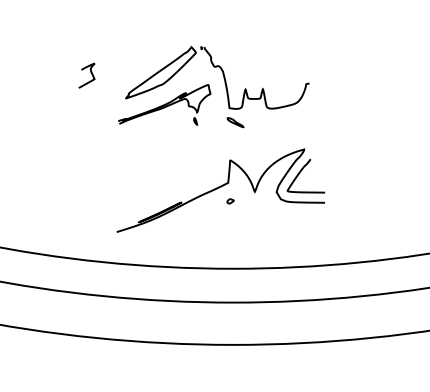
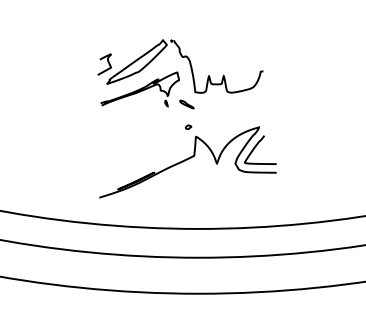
curve: (90, 72) -> (107, 61), moved
part: (235, 122) -> (186, 104), moved
part: (230, 201) -> (188, 127), moved

